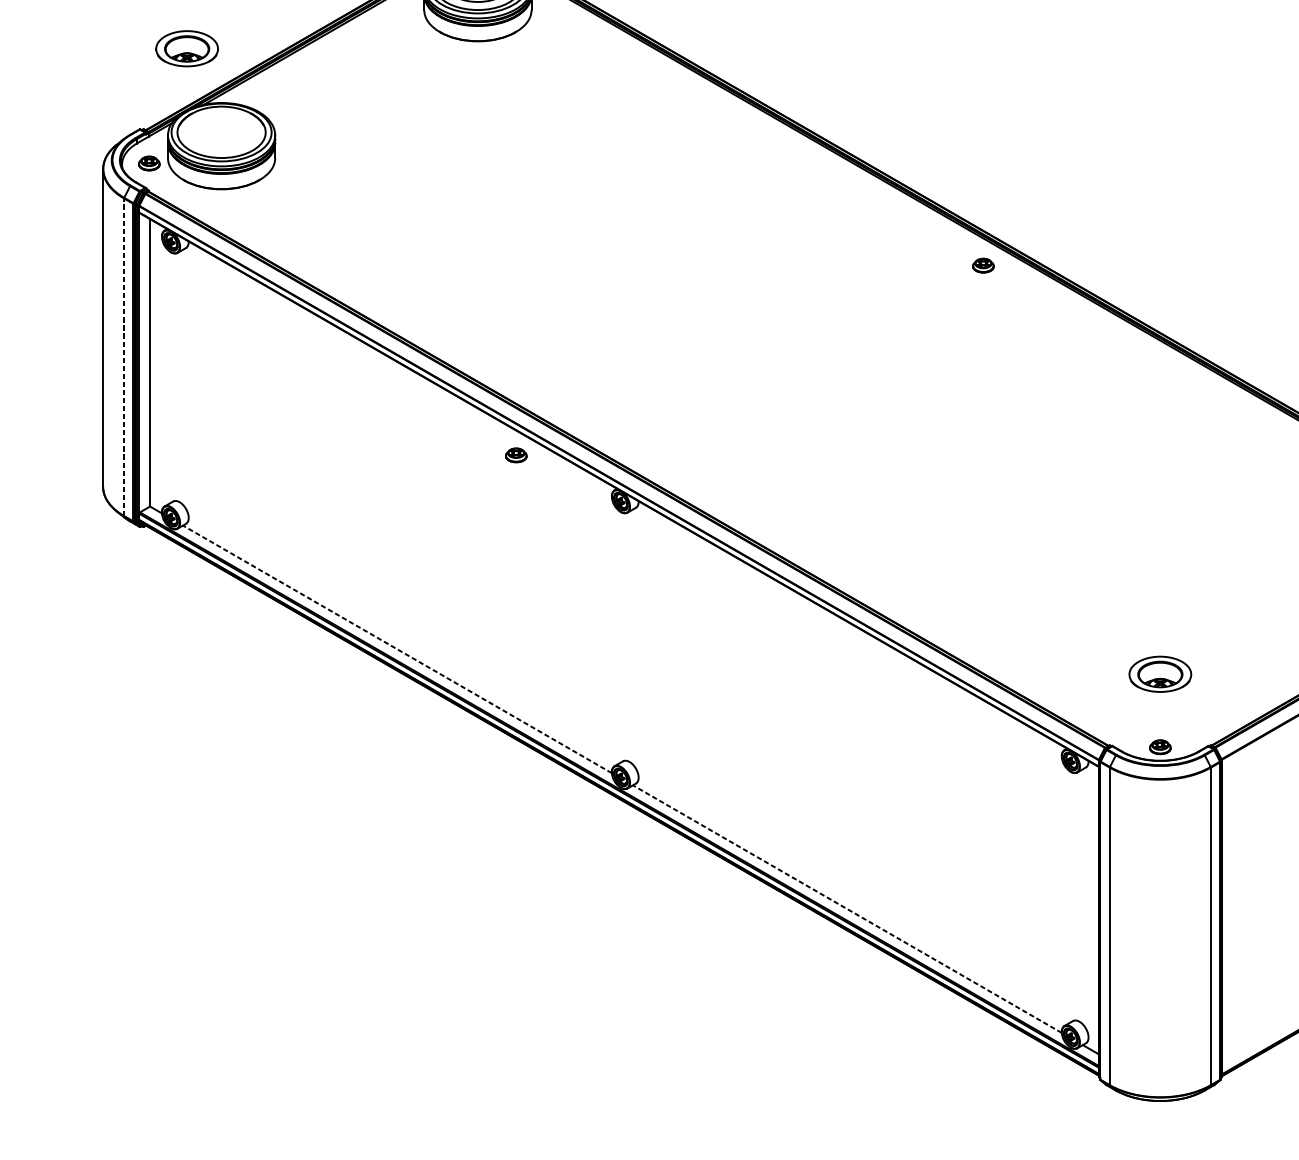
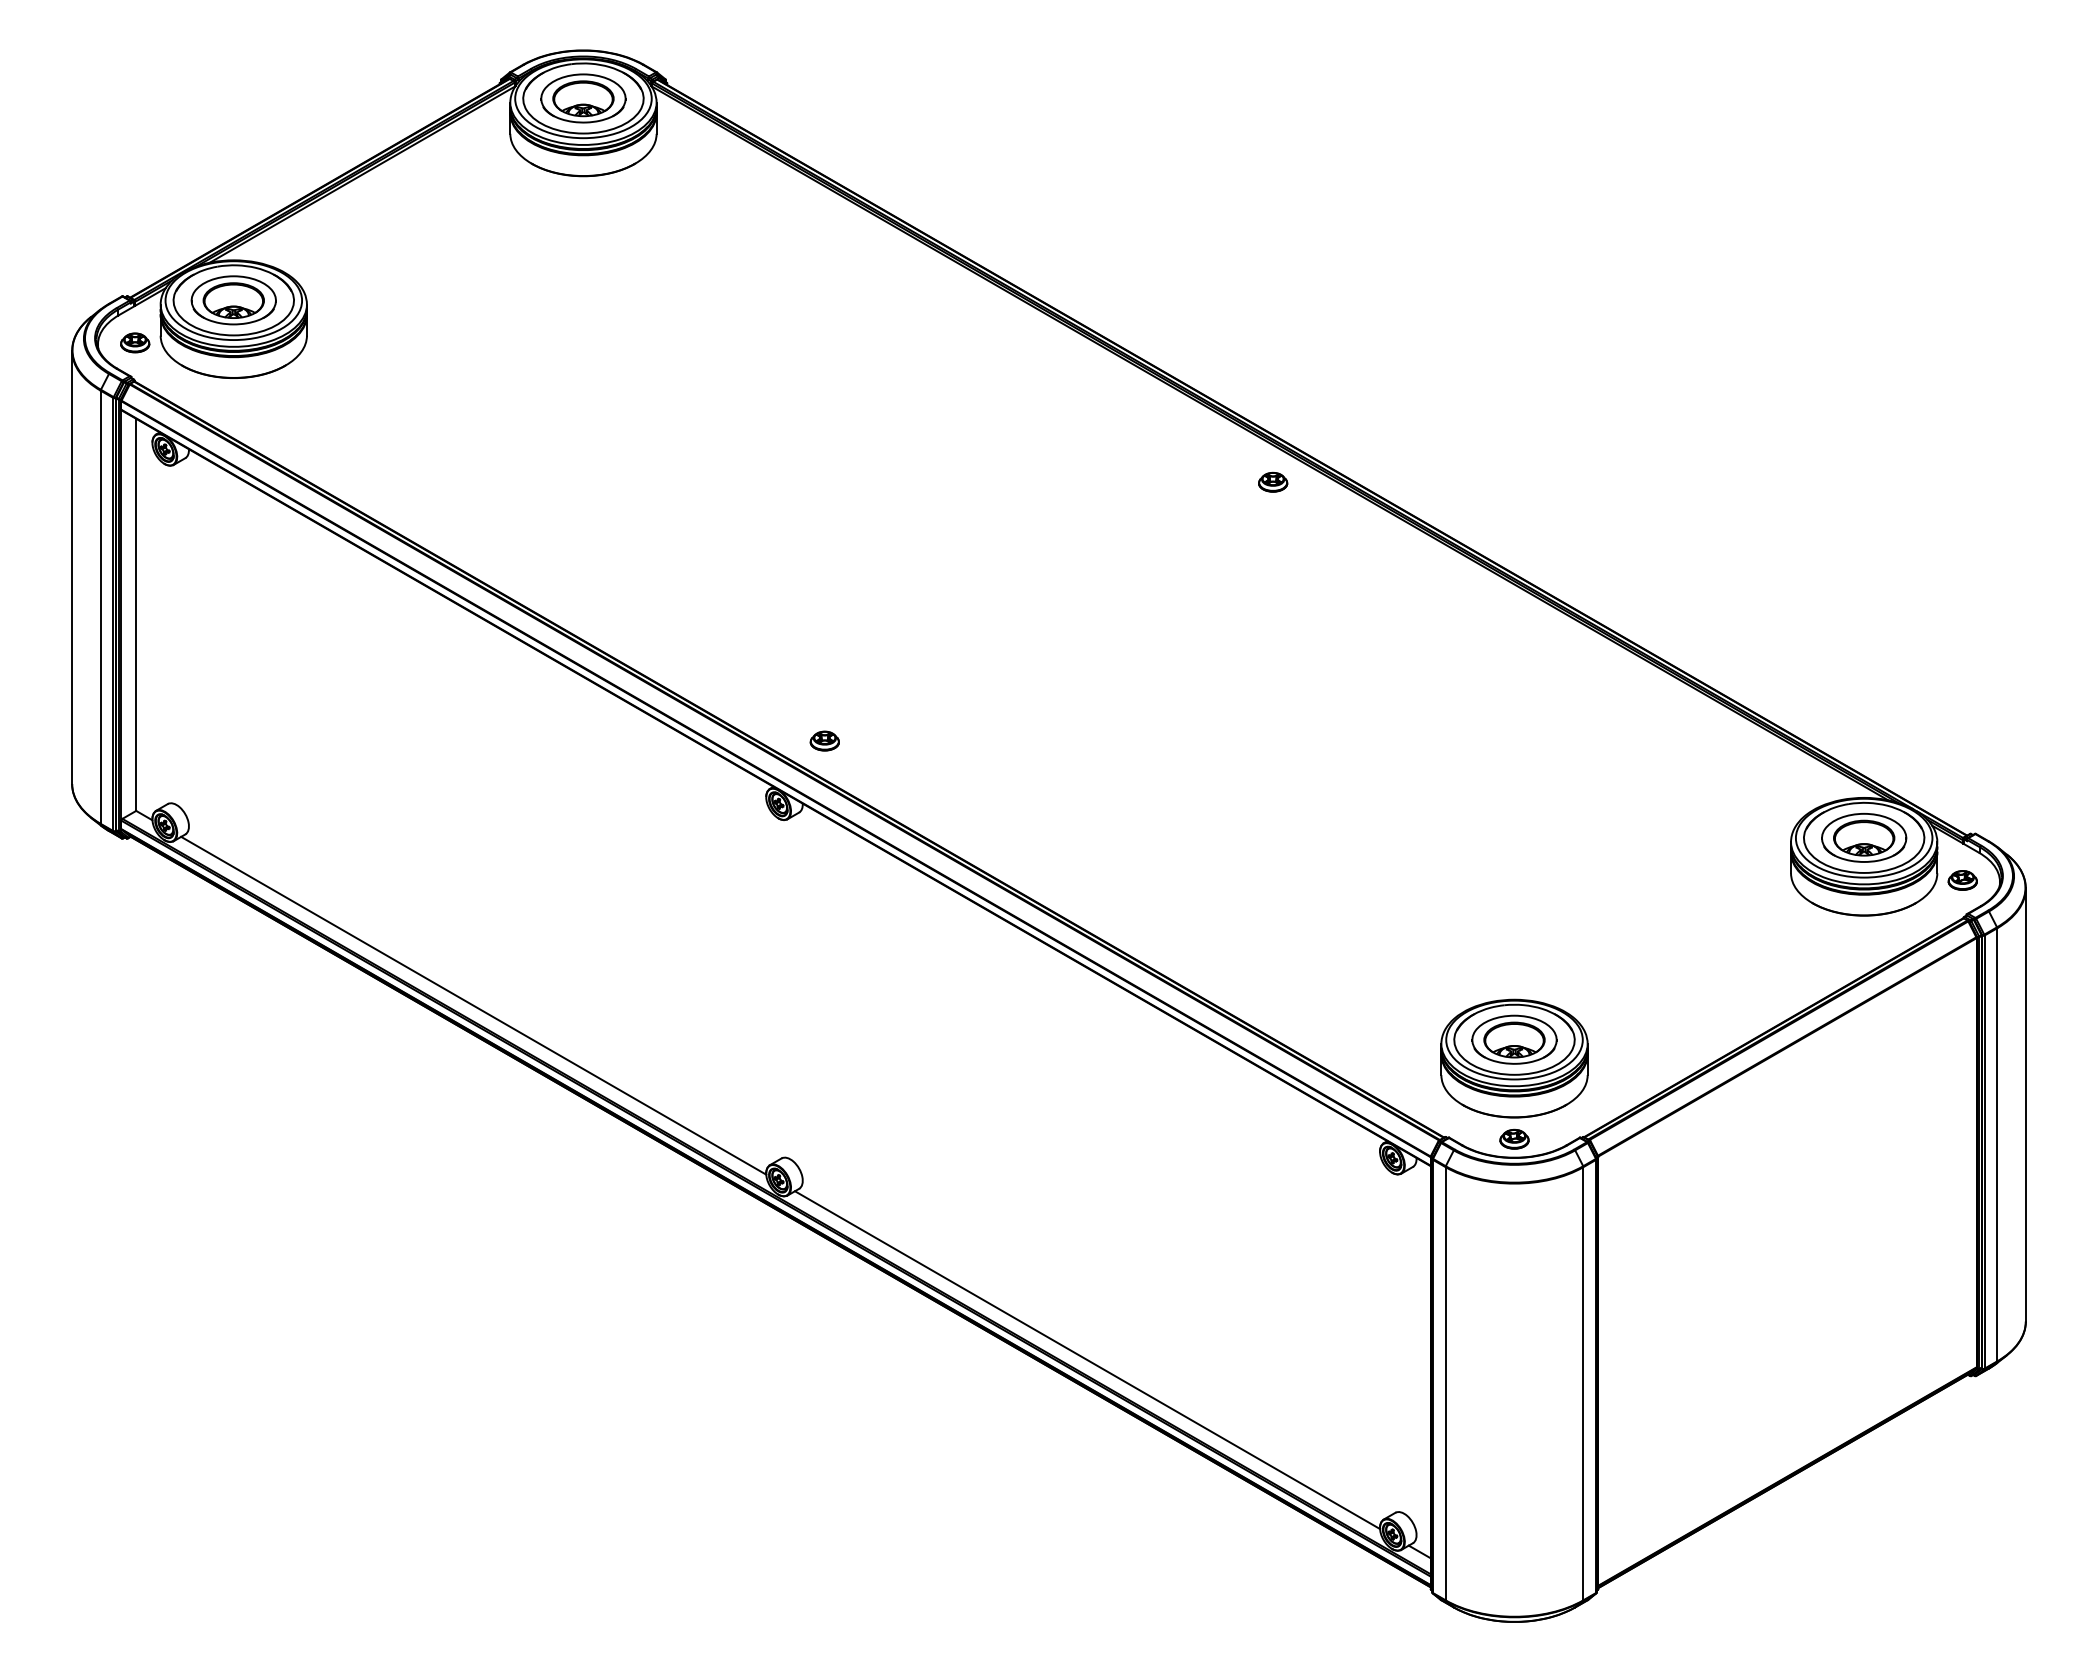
part: (186, 48) -> (233, 300), moved
line: (123, 357) -> (100, 607), dashed -> solid
part: (516, 454) -> (824, 740), moved
line: (397, 649) -> (473, 1005), dashed -> solid
part: (1160, 688) -> (1514, 1058), added
line: (847, 909) -> (1087, 1360), dashed -> solid

